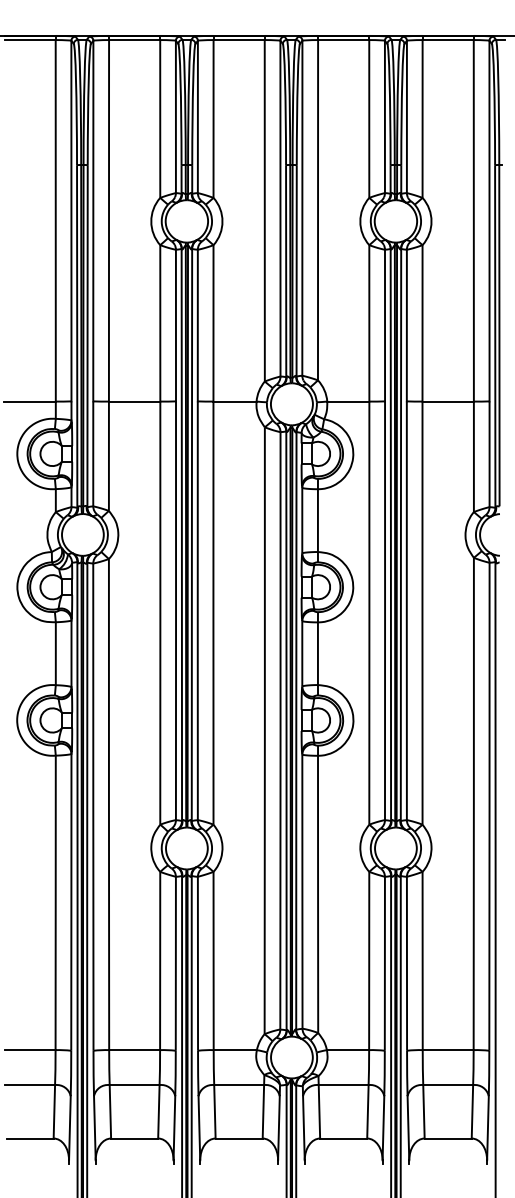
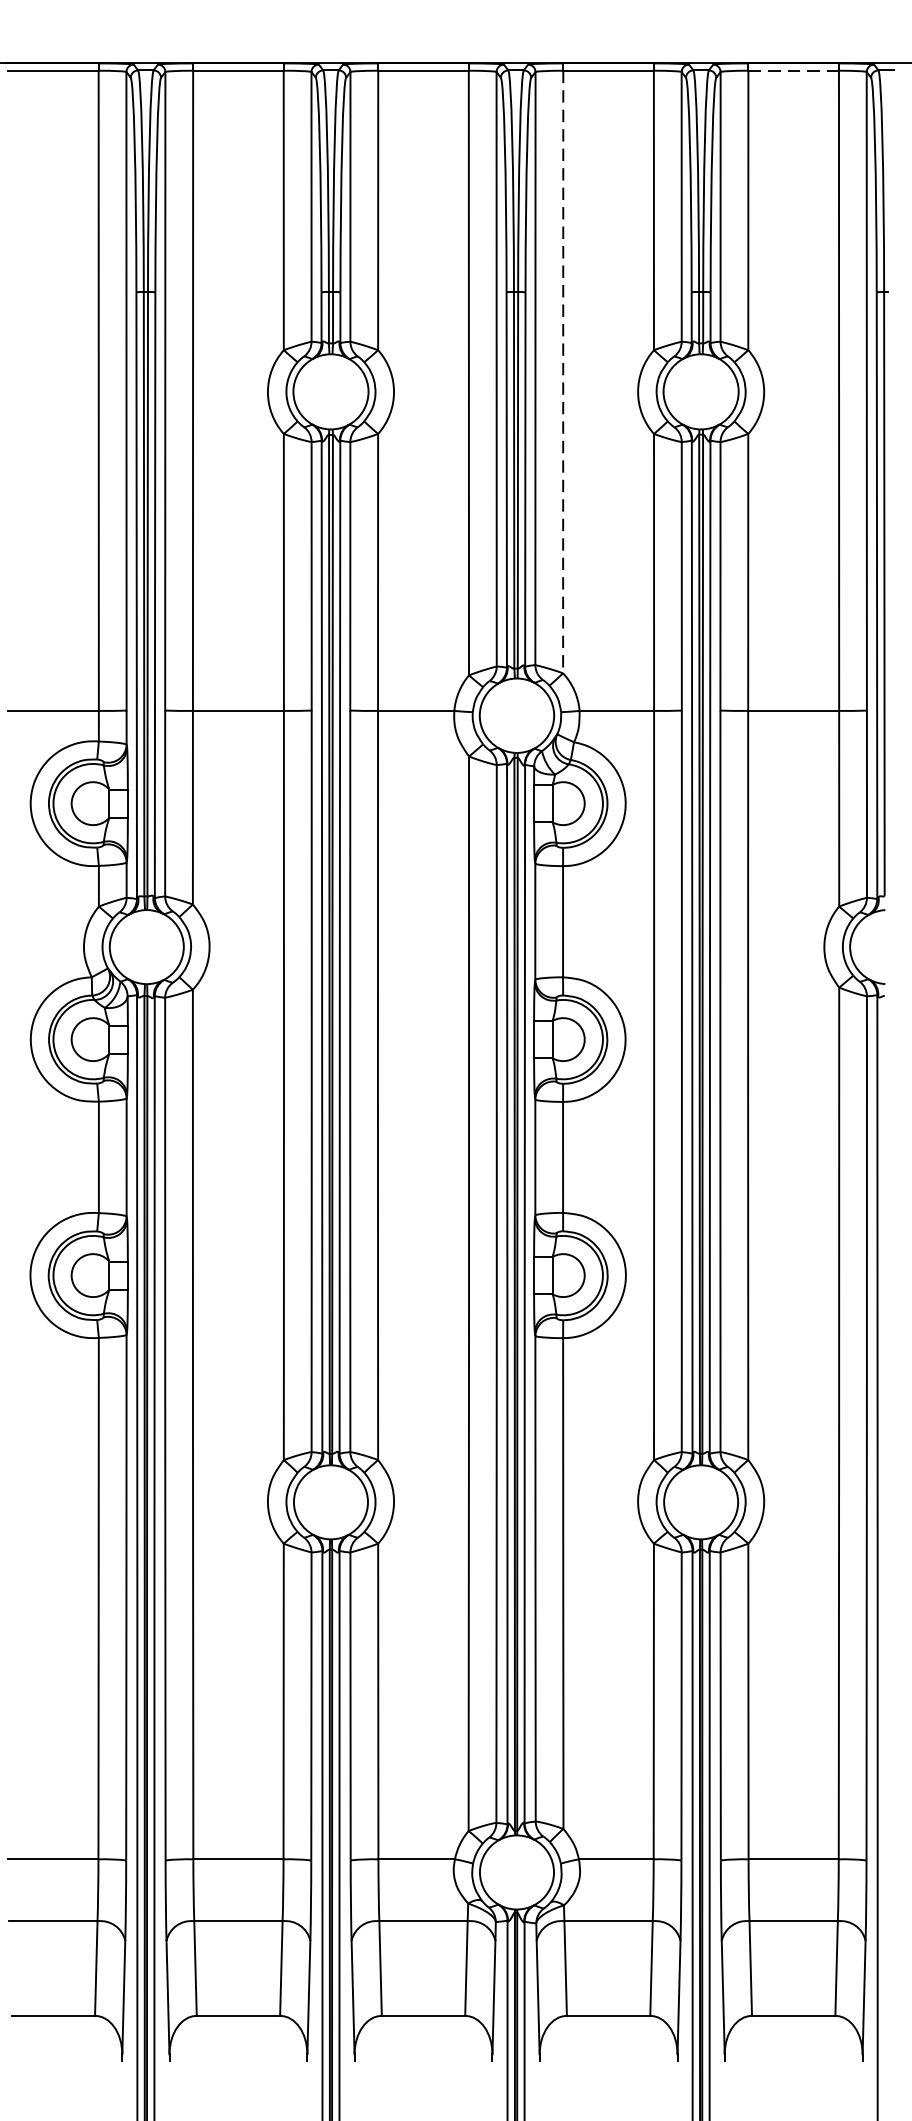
line: (448, 40) -> (794, 71), solid -> dashed
line: (318, 210) -> (564, 372), solid -> dashed

